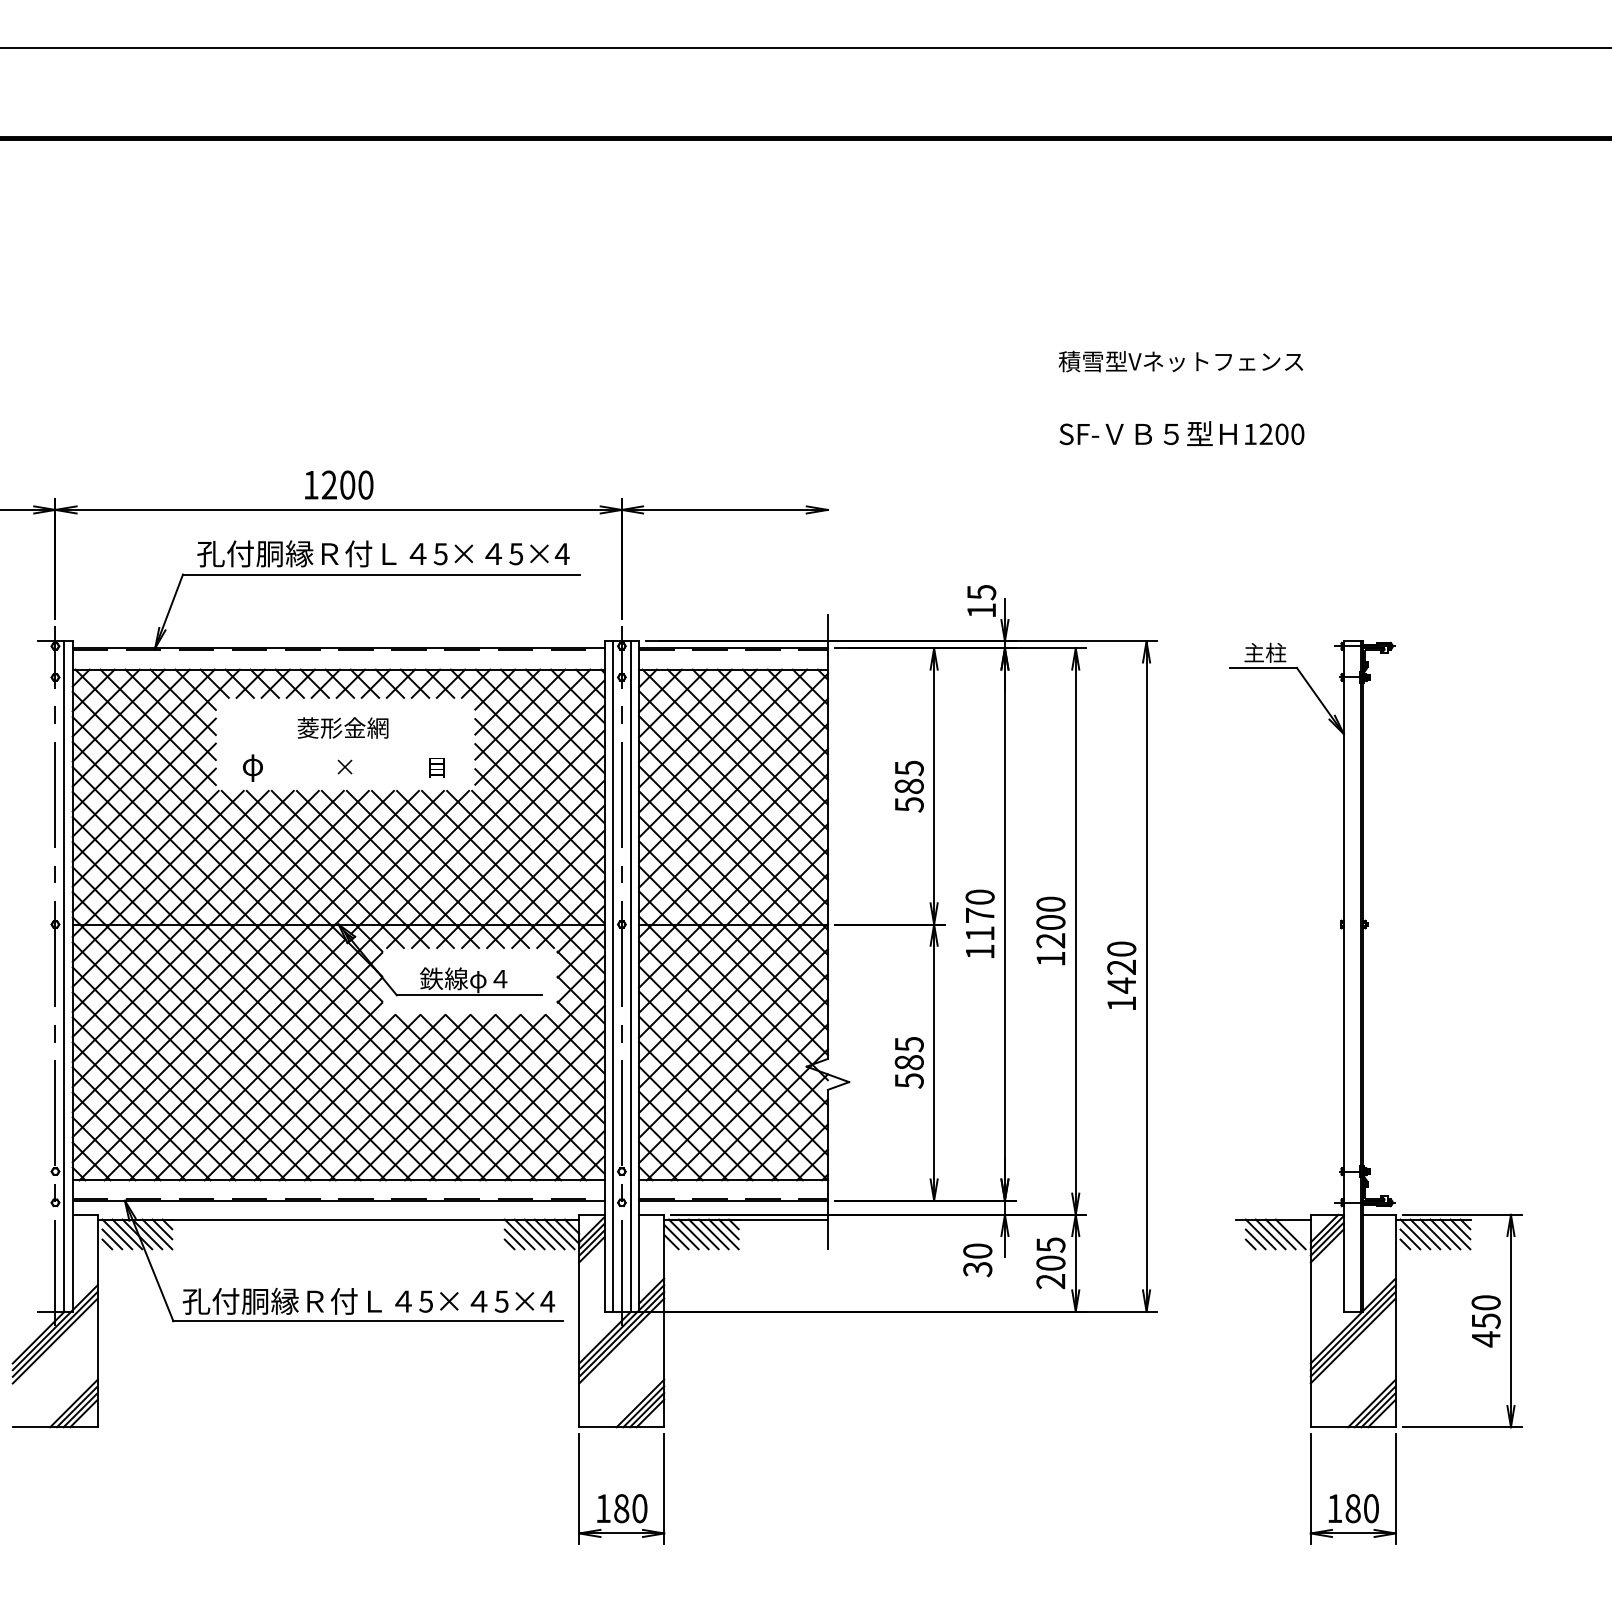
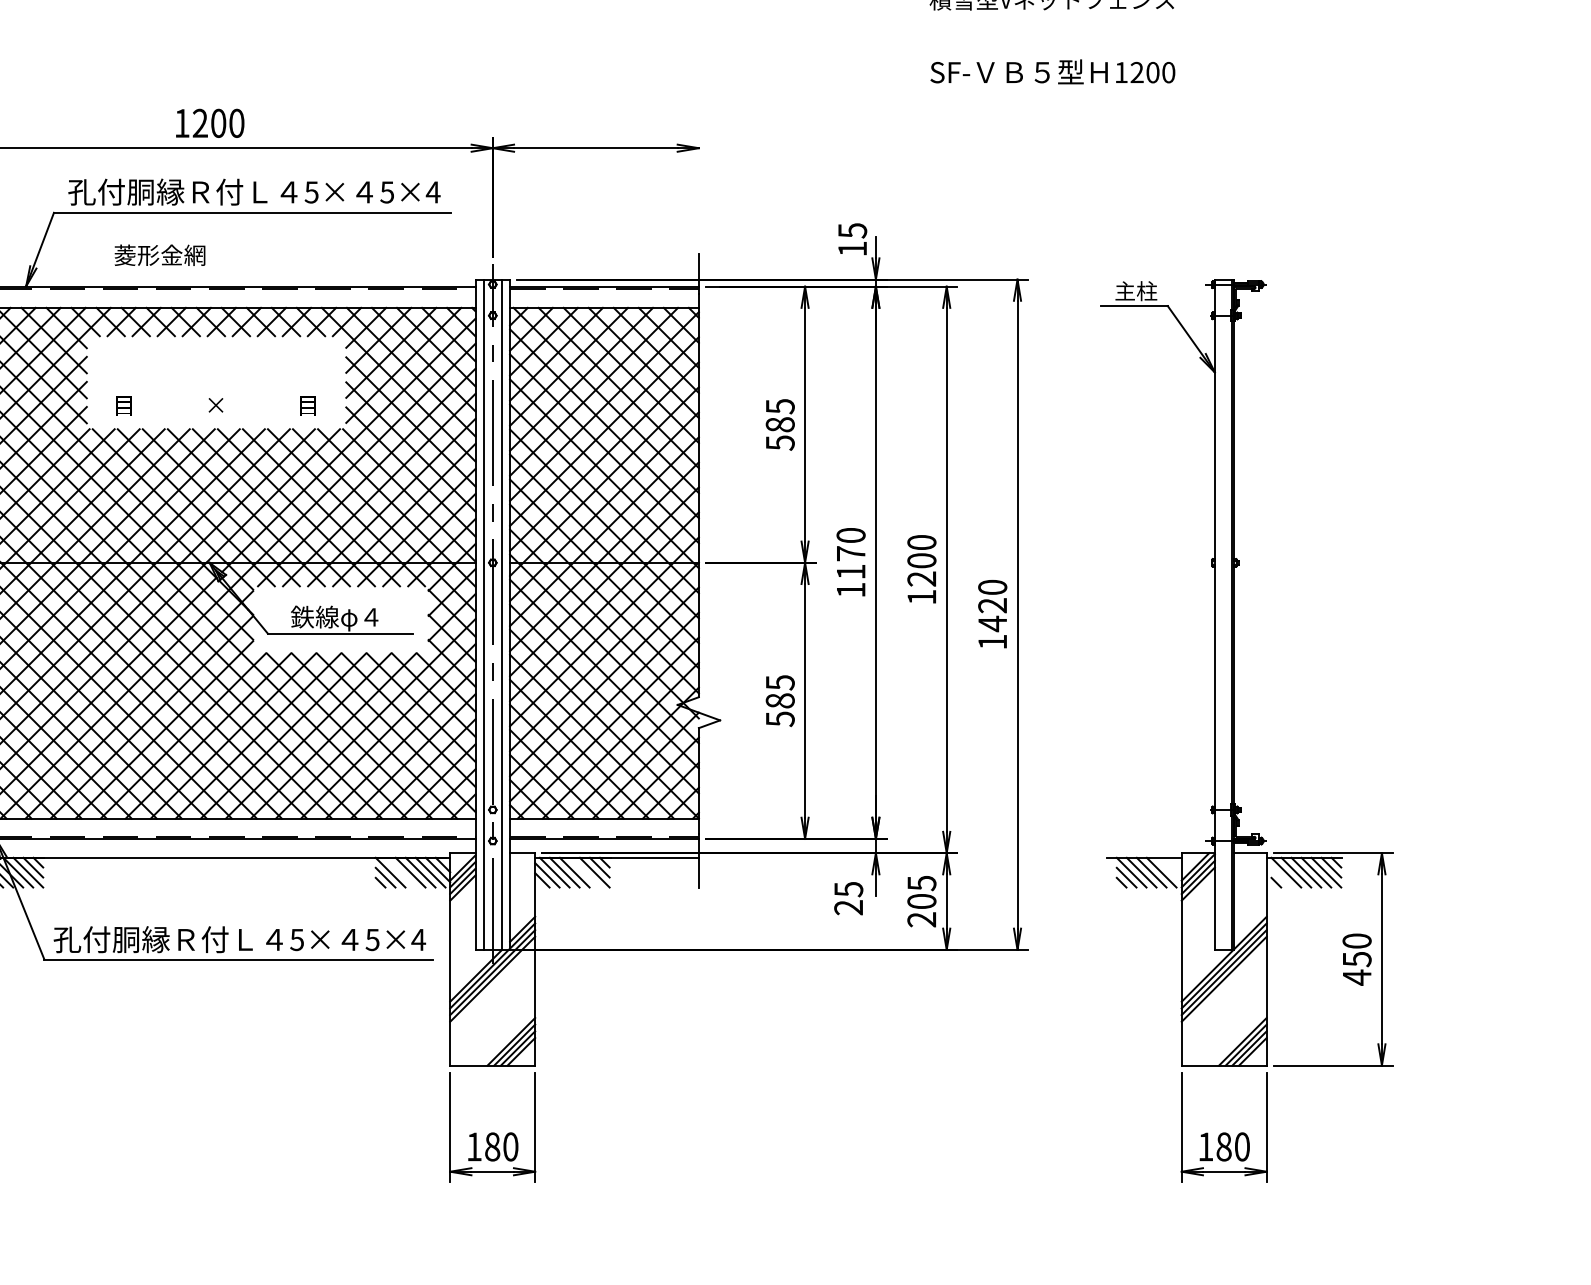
text: (342, 727) -> (159, 254), moved
text: (252, 767) -> (123, 405), φ -> 目
line: (529, 1234) -> (400, 872), removed
line: (713, 1234) -> (584, 872), removed
line: (1410, 1239) -> (1281, 877), removed
text: (977, 1260) -> (848, 898), 30 -> 25

